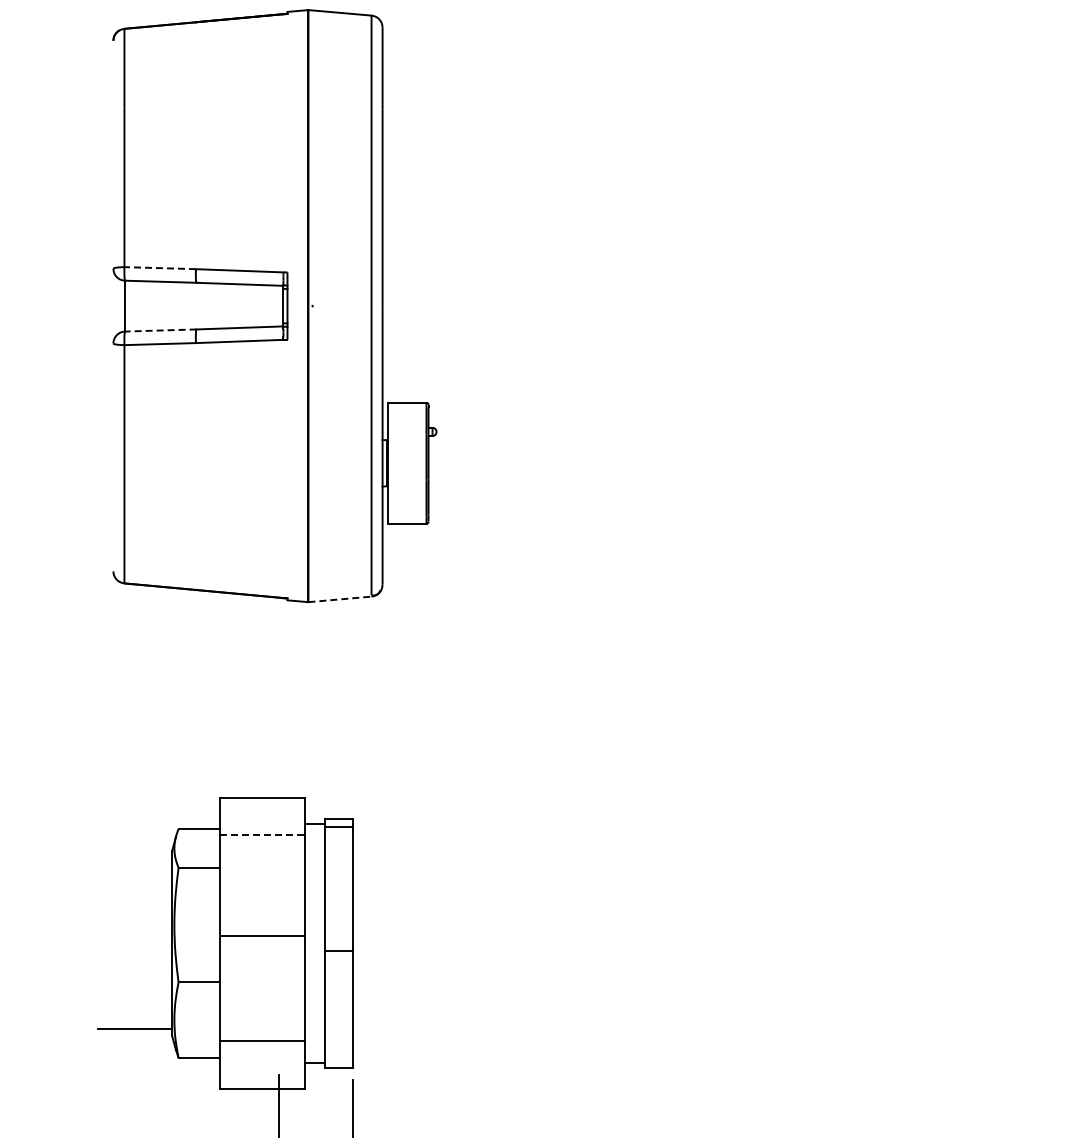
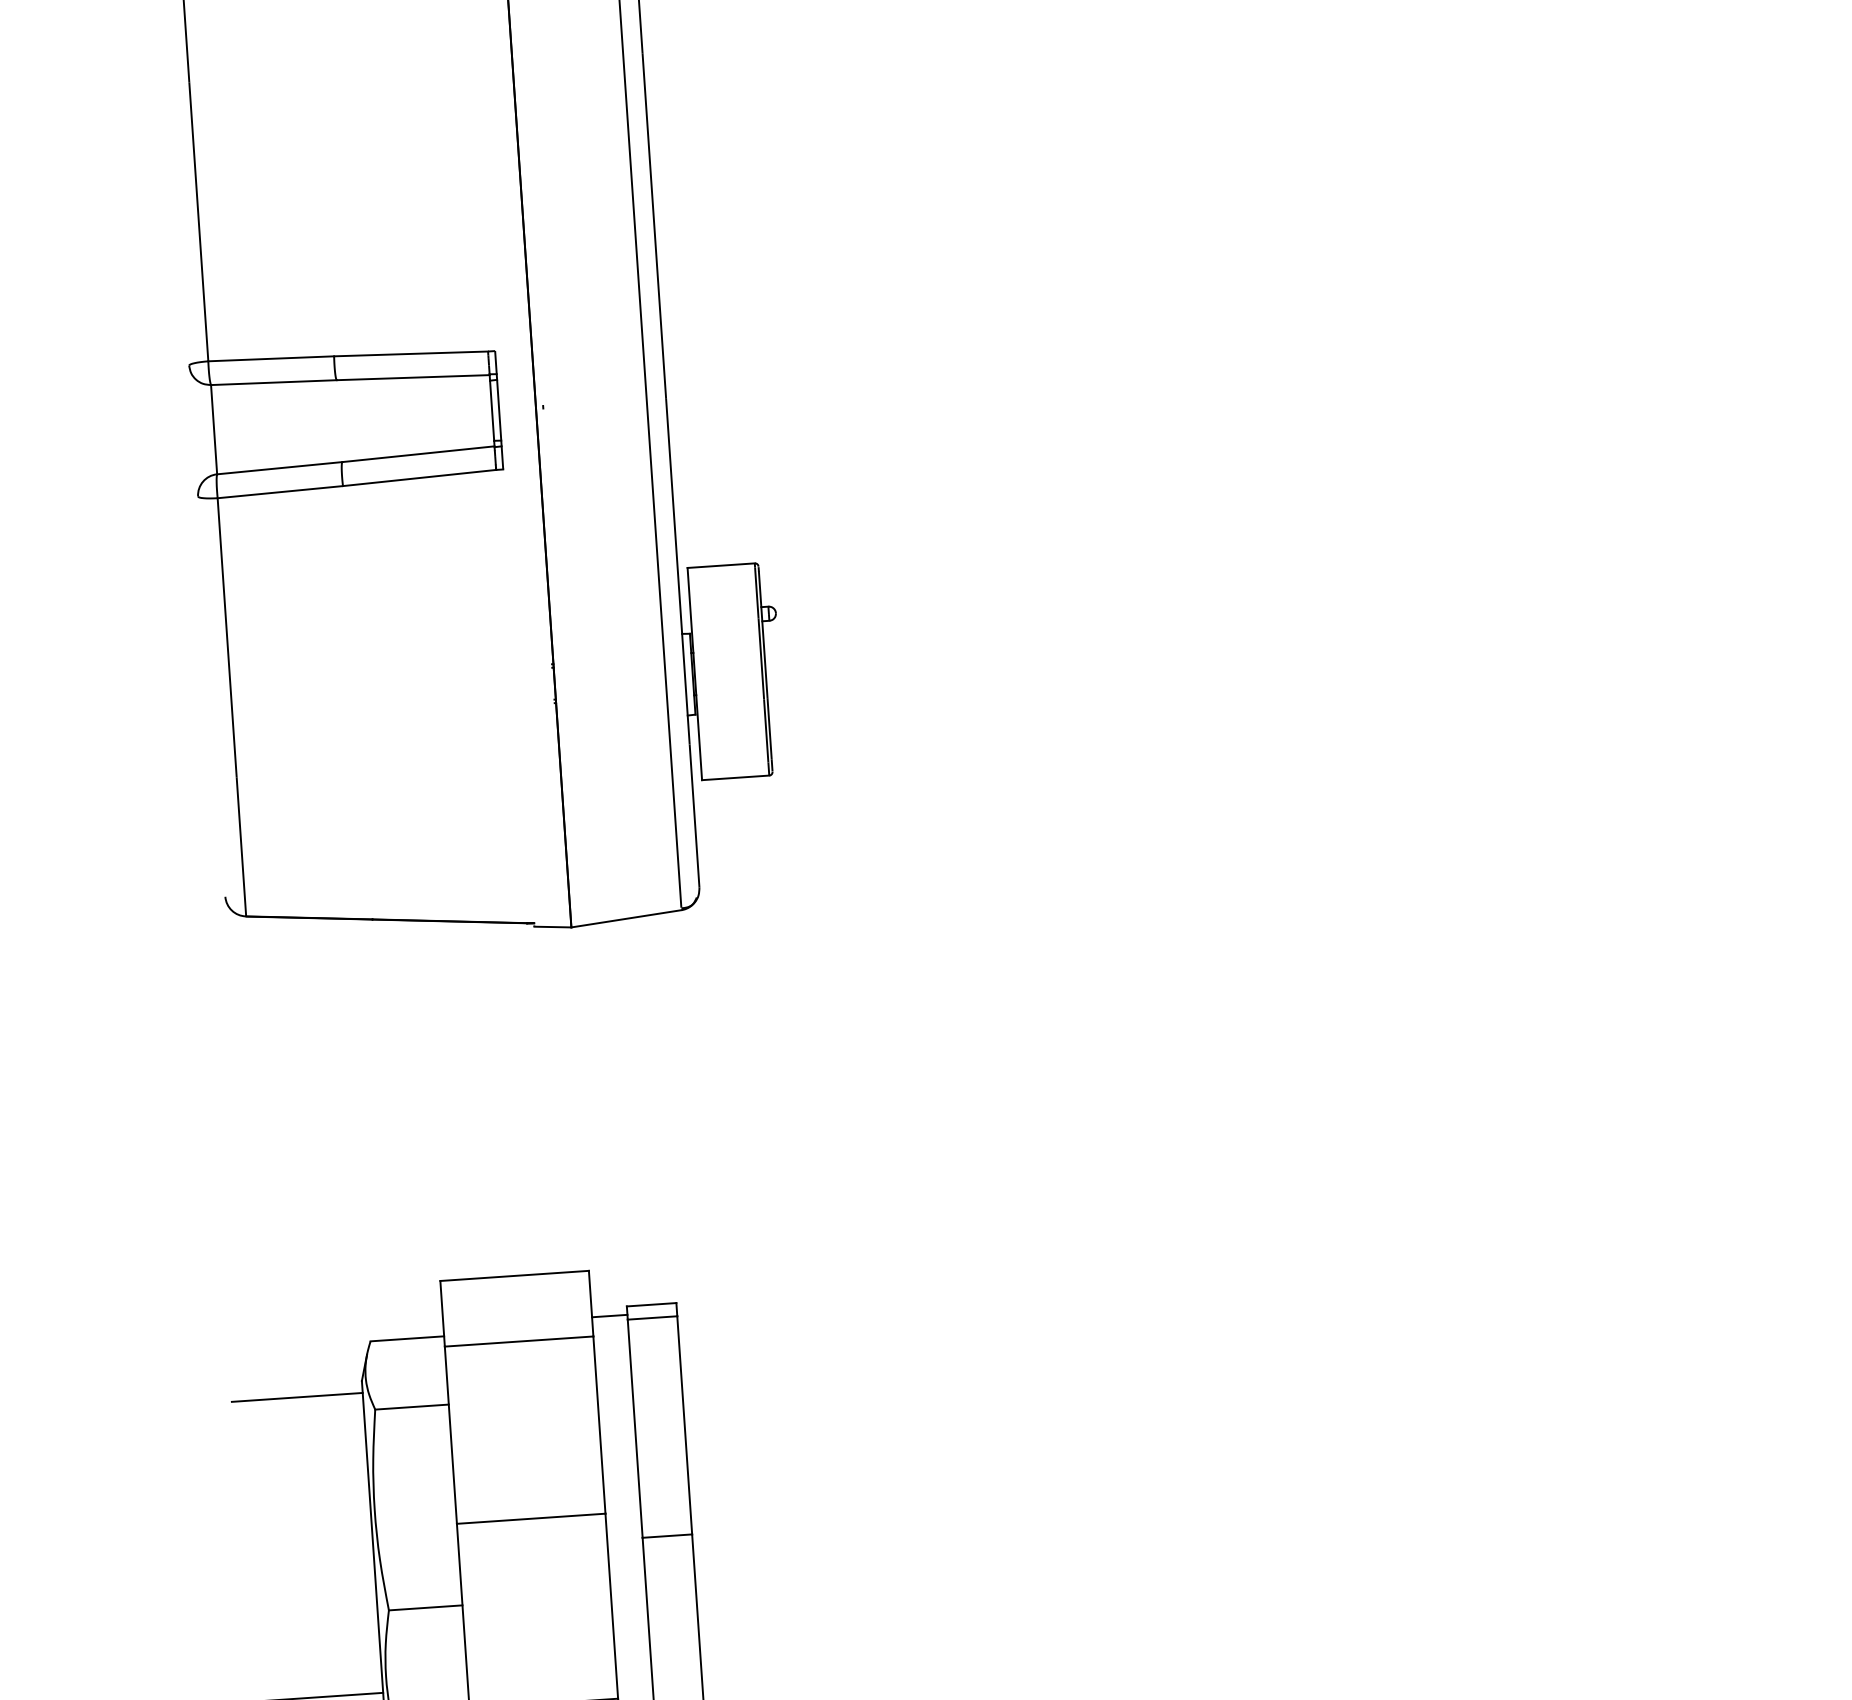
line: (160, 268) -> (271, 359), dashed -> solid
line: (160, 330) -> (279, 468), dashed -> solid
line: (339, 599) -> (625, 919), dashed -> solid
line: (263, 834) -> (520, 1340), dashed -> solid
line: (134, 858) -> (296, 1398), added

